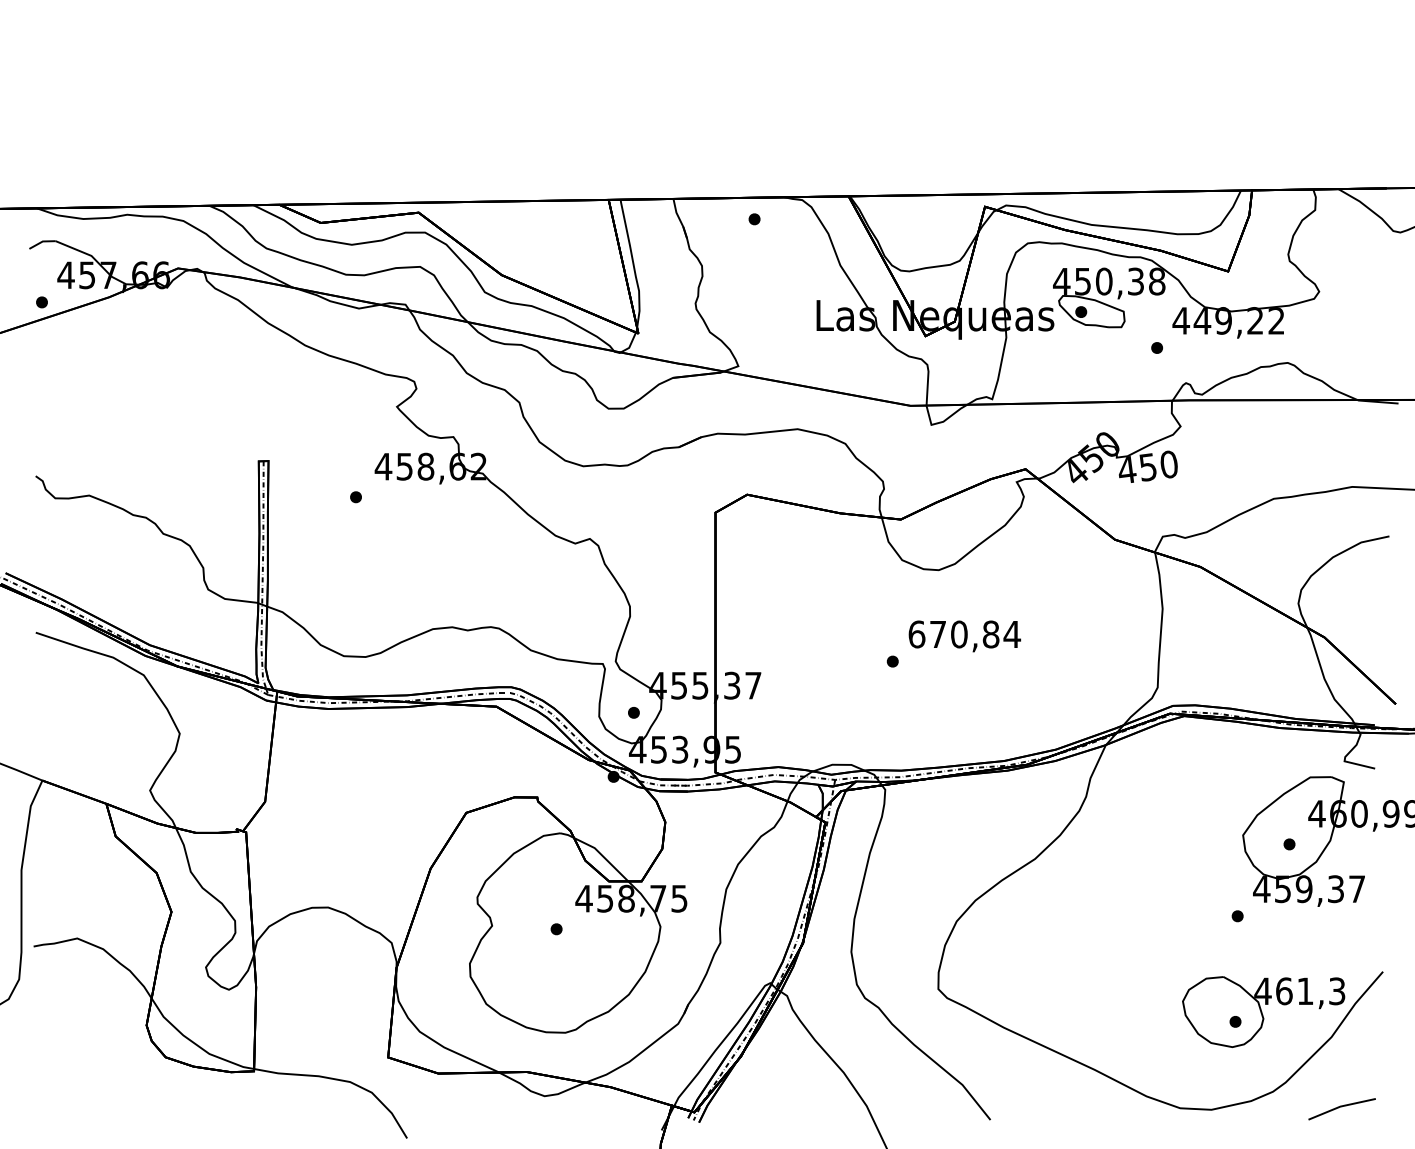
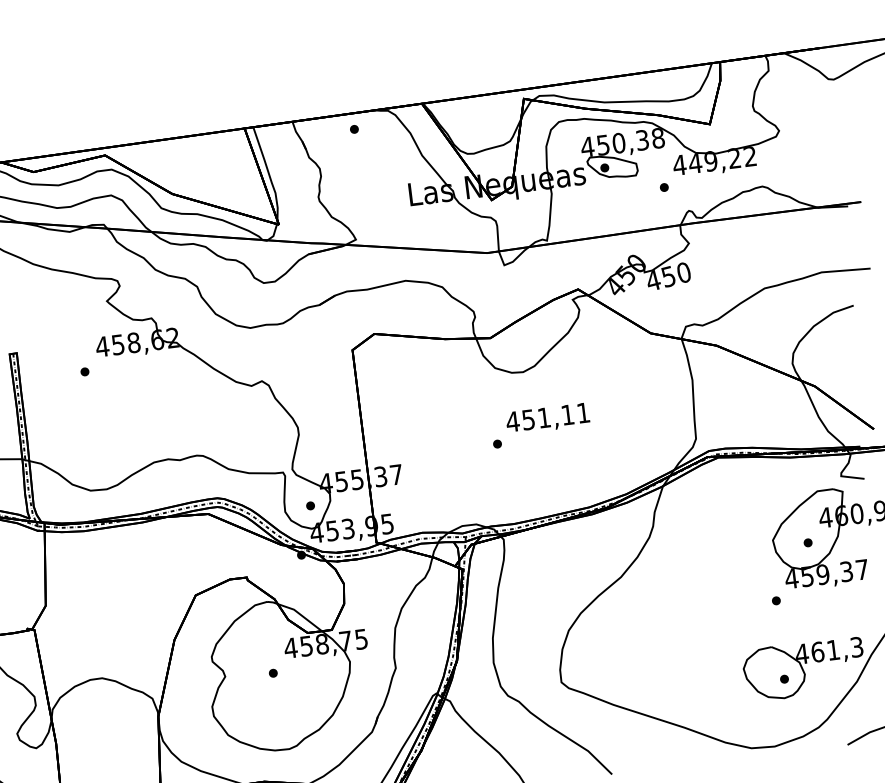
text: (964, 634) -> (548, 417), 670,84 -> 451,11

